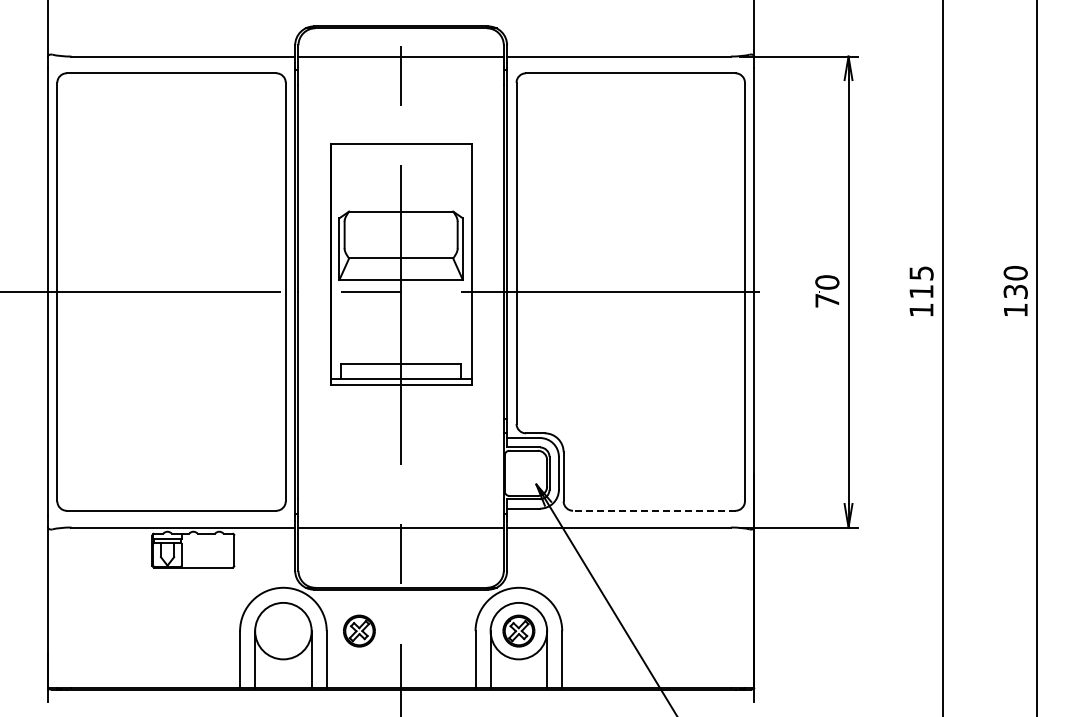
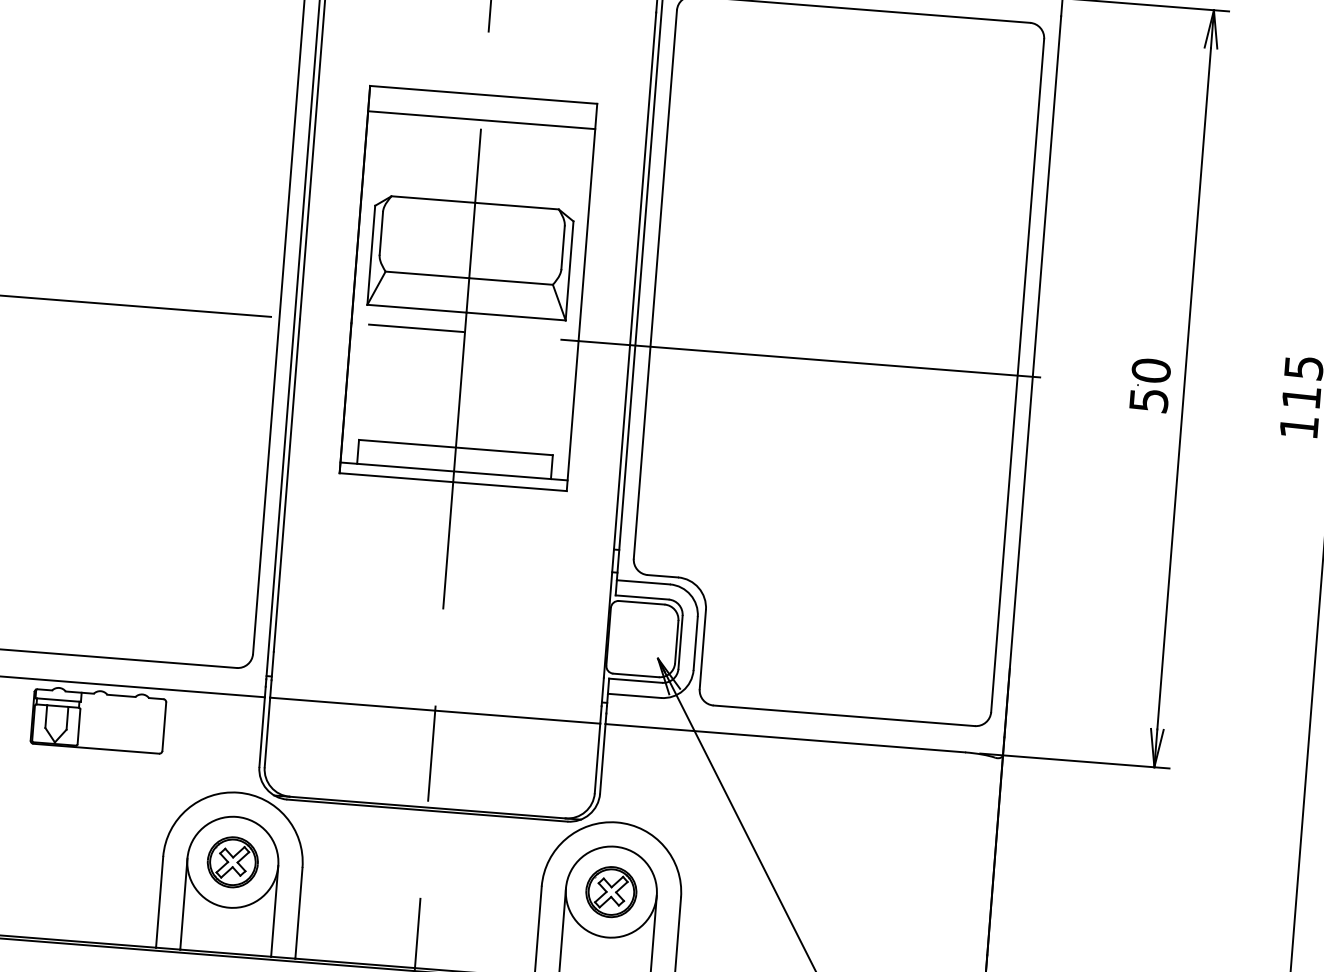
line: (400, 160) -> (480, 120), added
text: (827, 301) -> (1149, 401), 70 -> 50
line: (653, 510) -> (843, 715), dashed -> solid
part: (359, 630) -> (233, 861), moved

